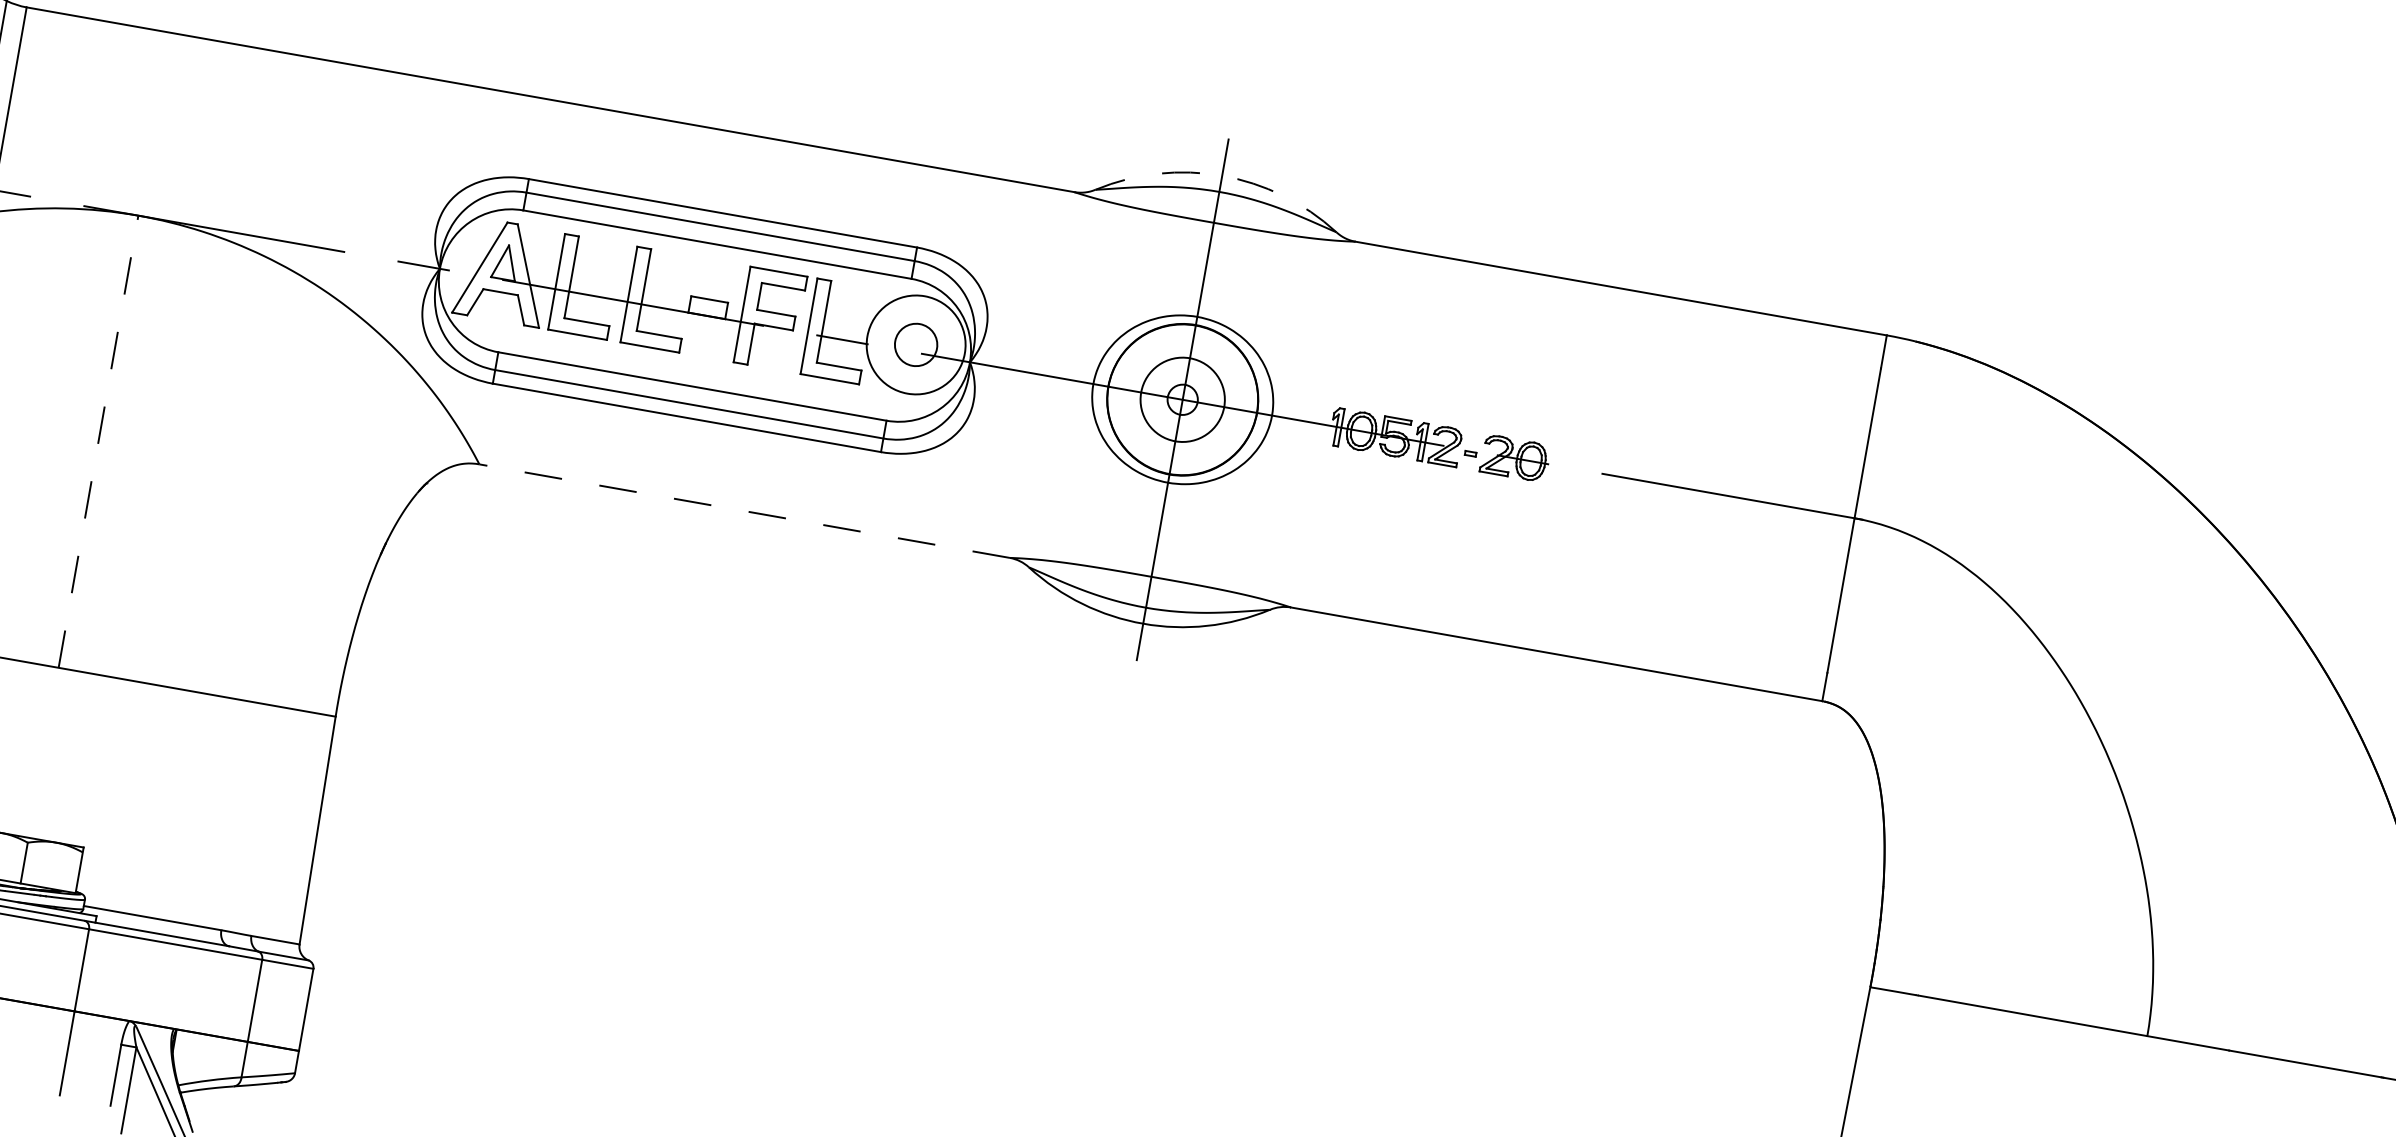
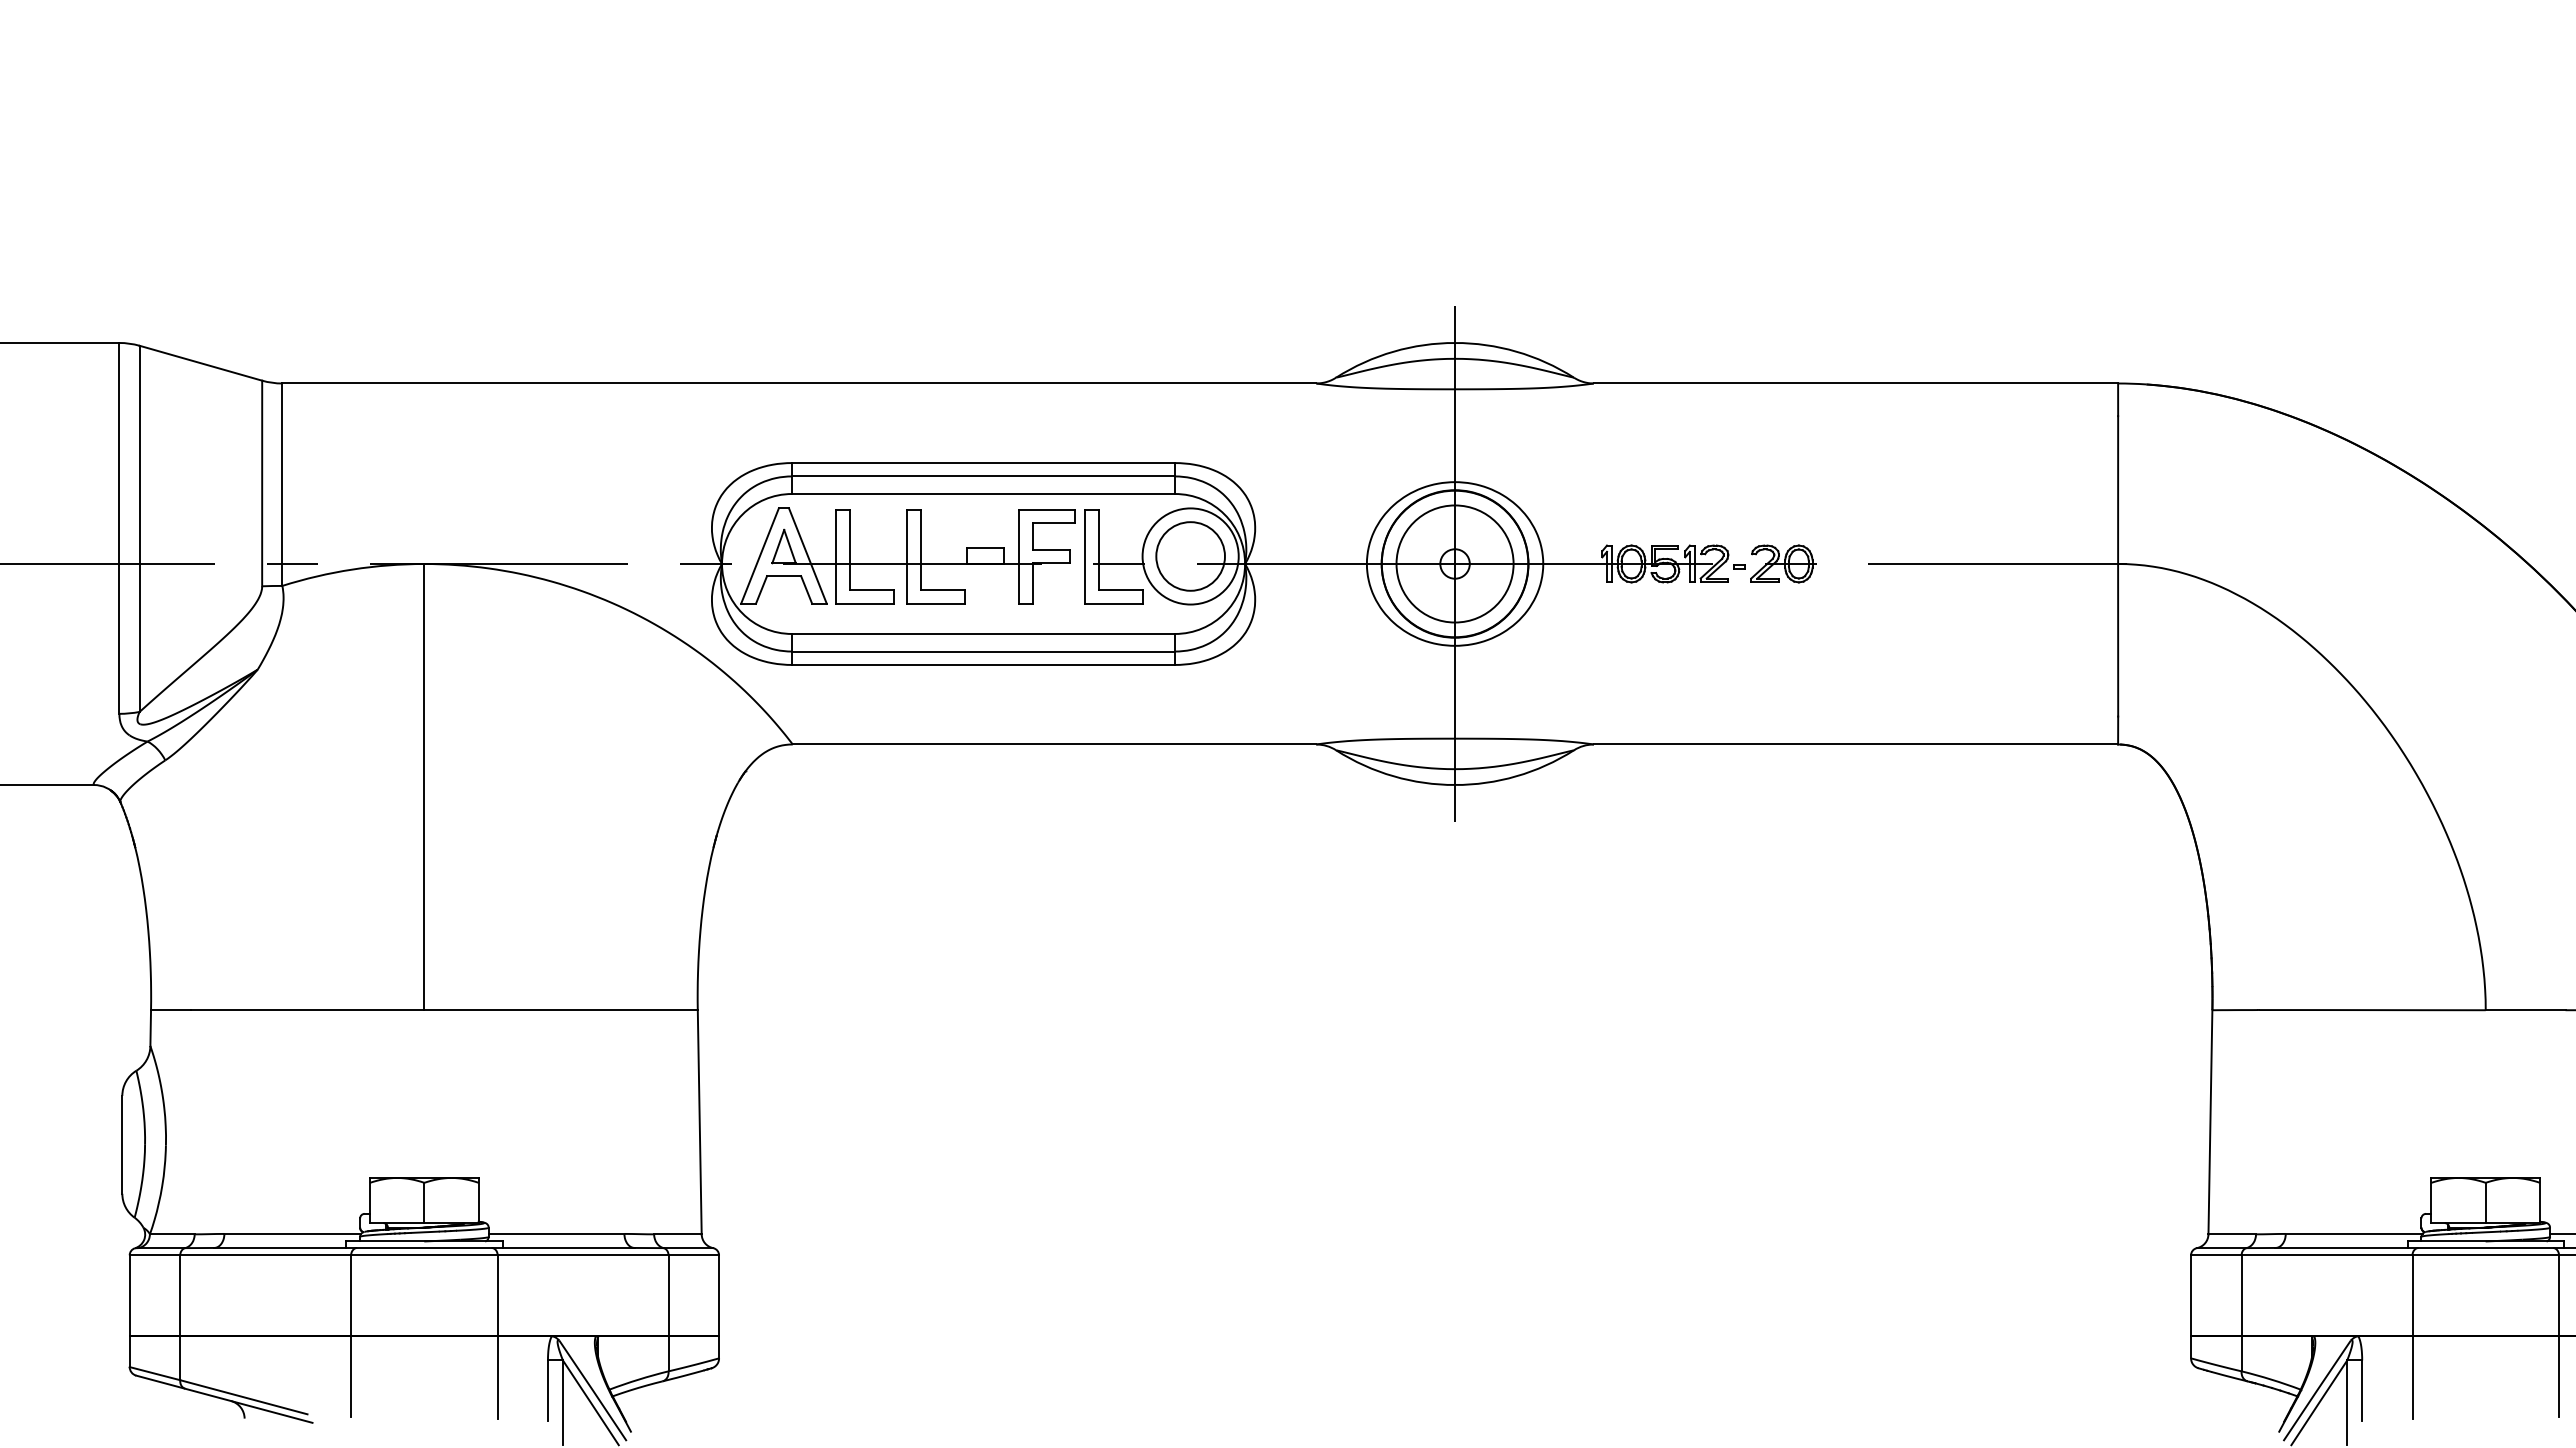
arc: (1222, 175) -> (1455, 342), dashed -> solid
circle: (915, 344) -> (1190, 556), size x1.67
circle: (1182, 399) -> (1454, 563), size x1.43
line: (98, 441) -> (424, 786), dashed -> solid
line: (744, 511) -> (1054, 744), dashed -> solid

